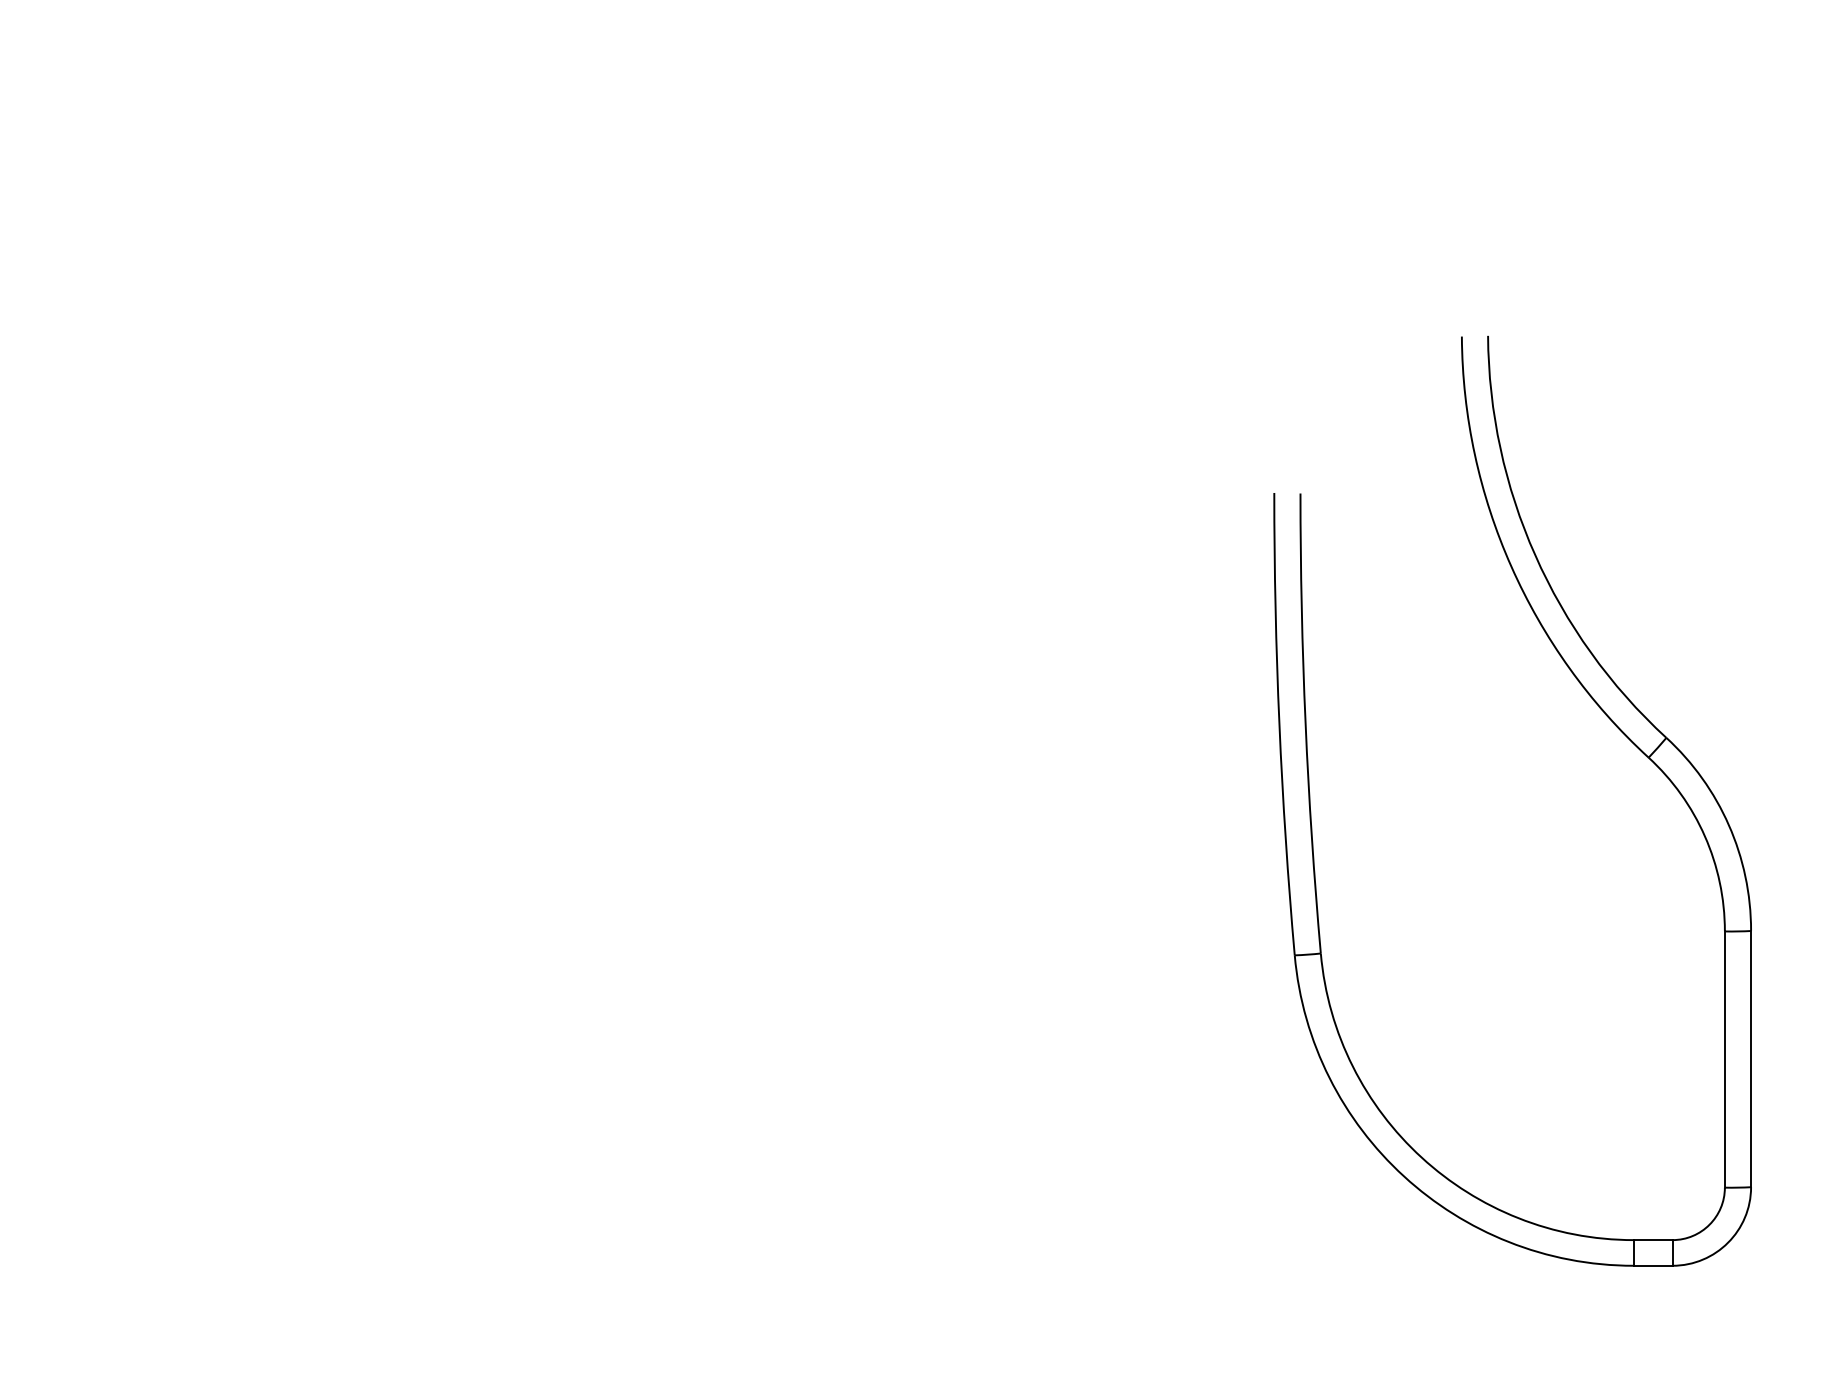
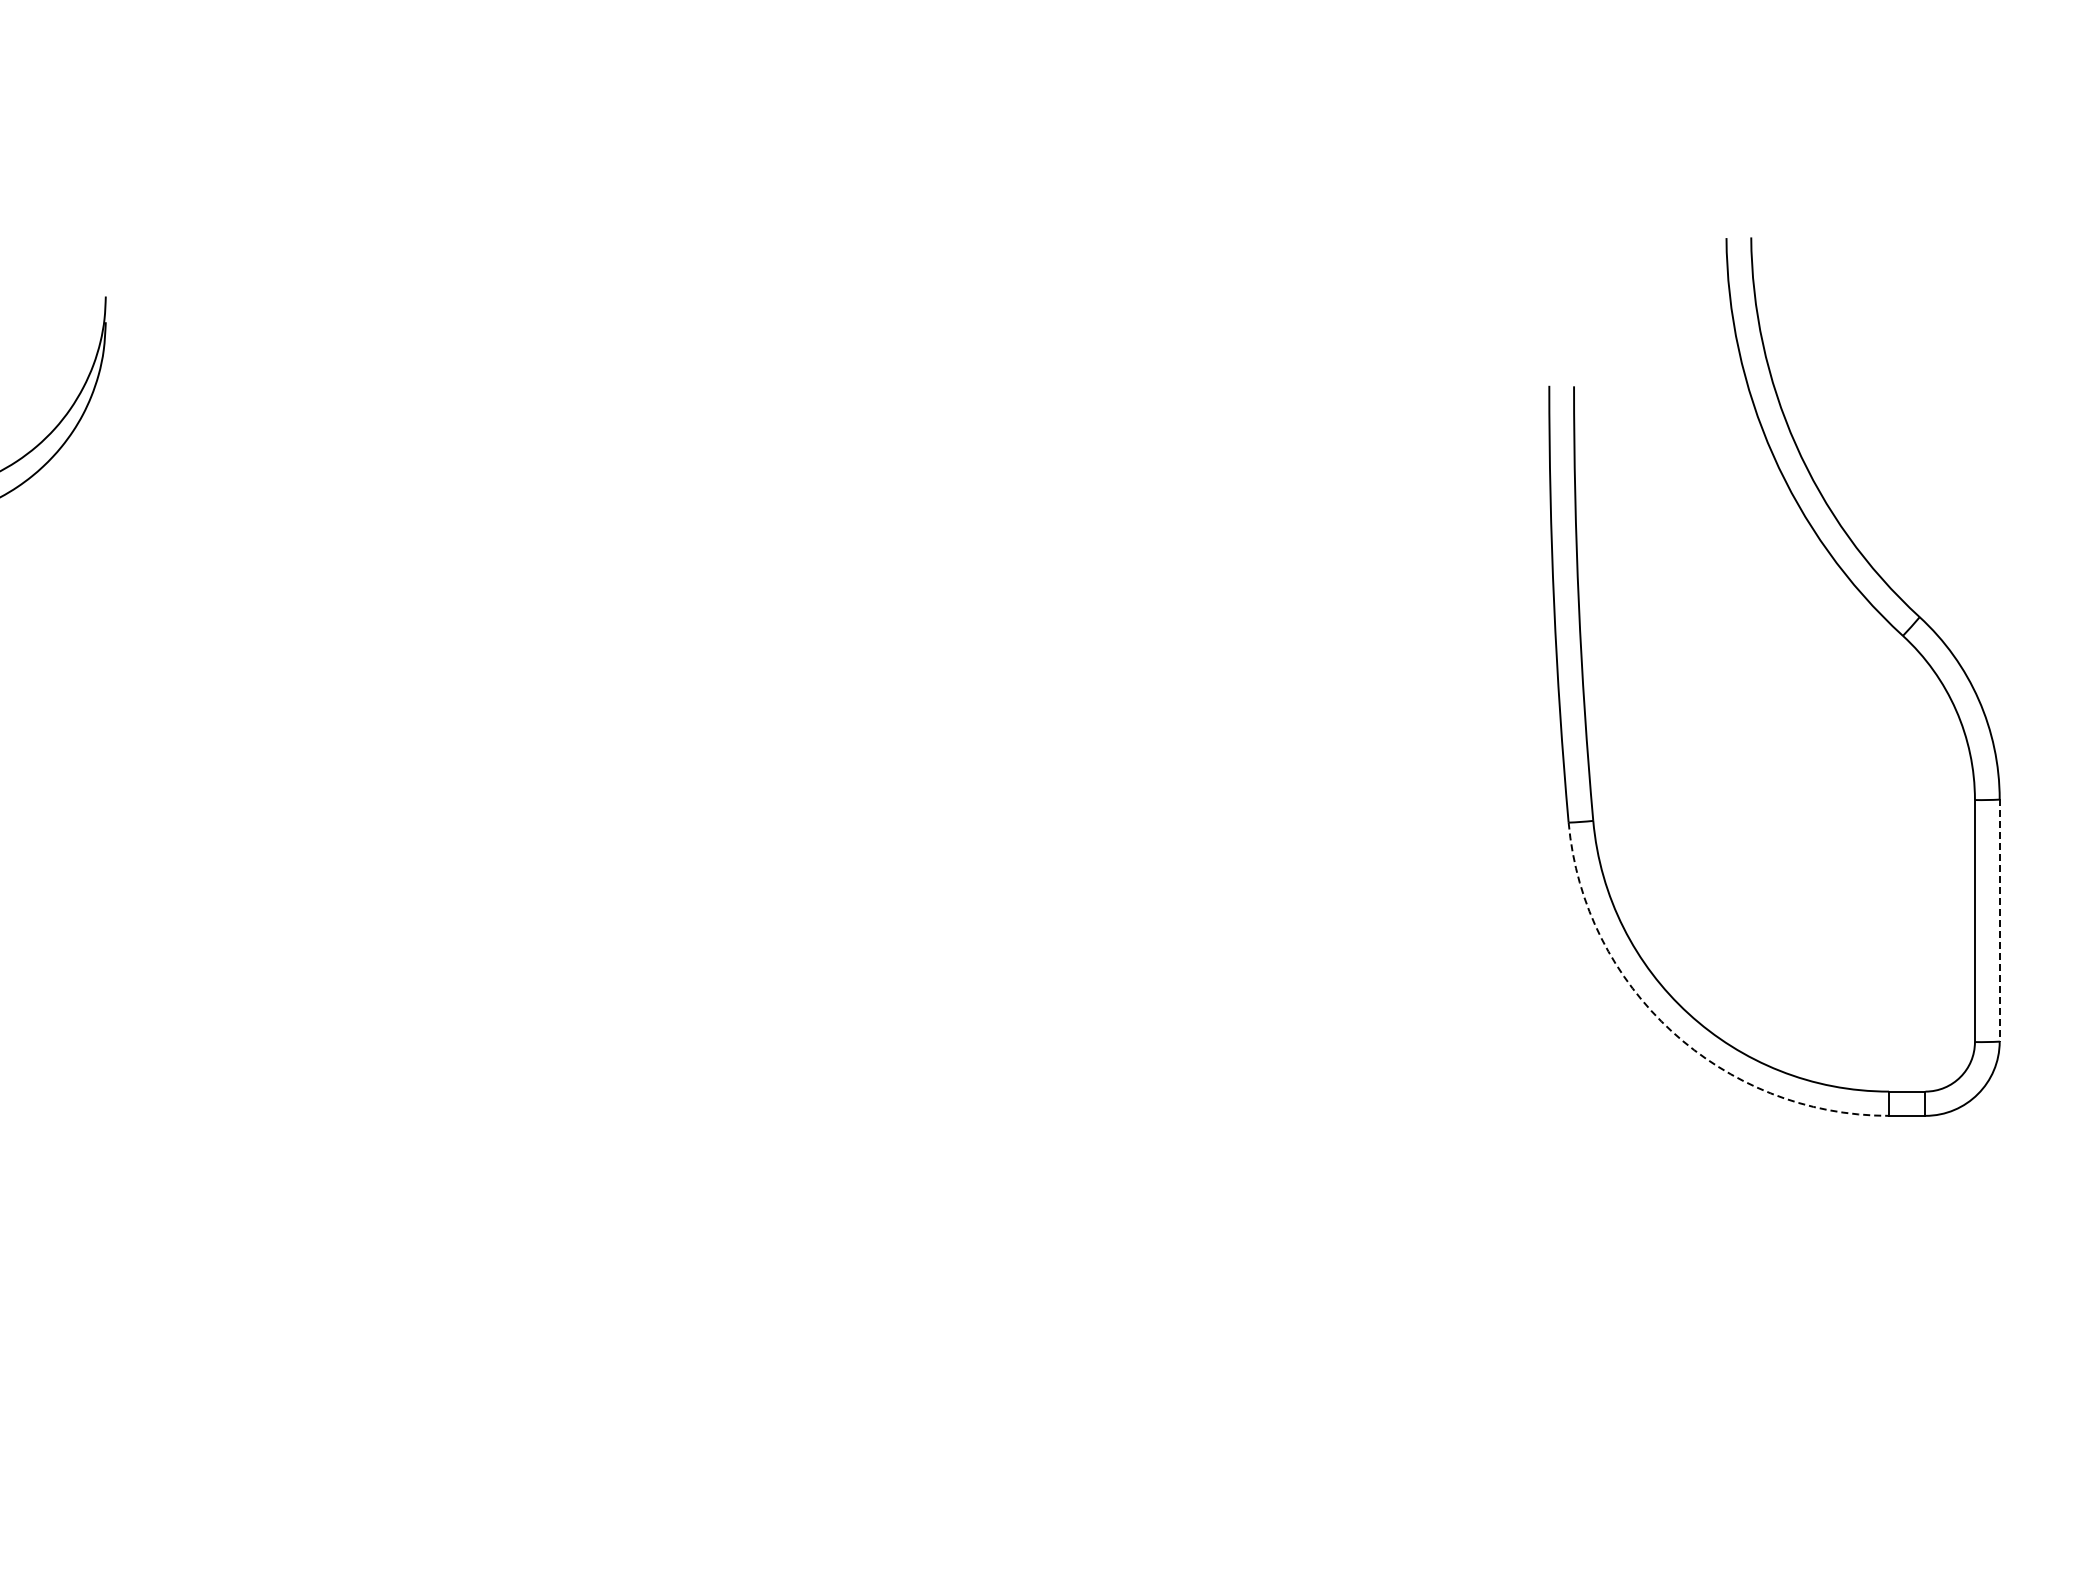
line: (1750, 1058) -> (1999, 920), solid -> dashed
arc: (1403, 1176) -> (1671, 1031), solid -> dashed

